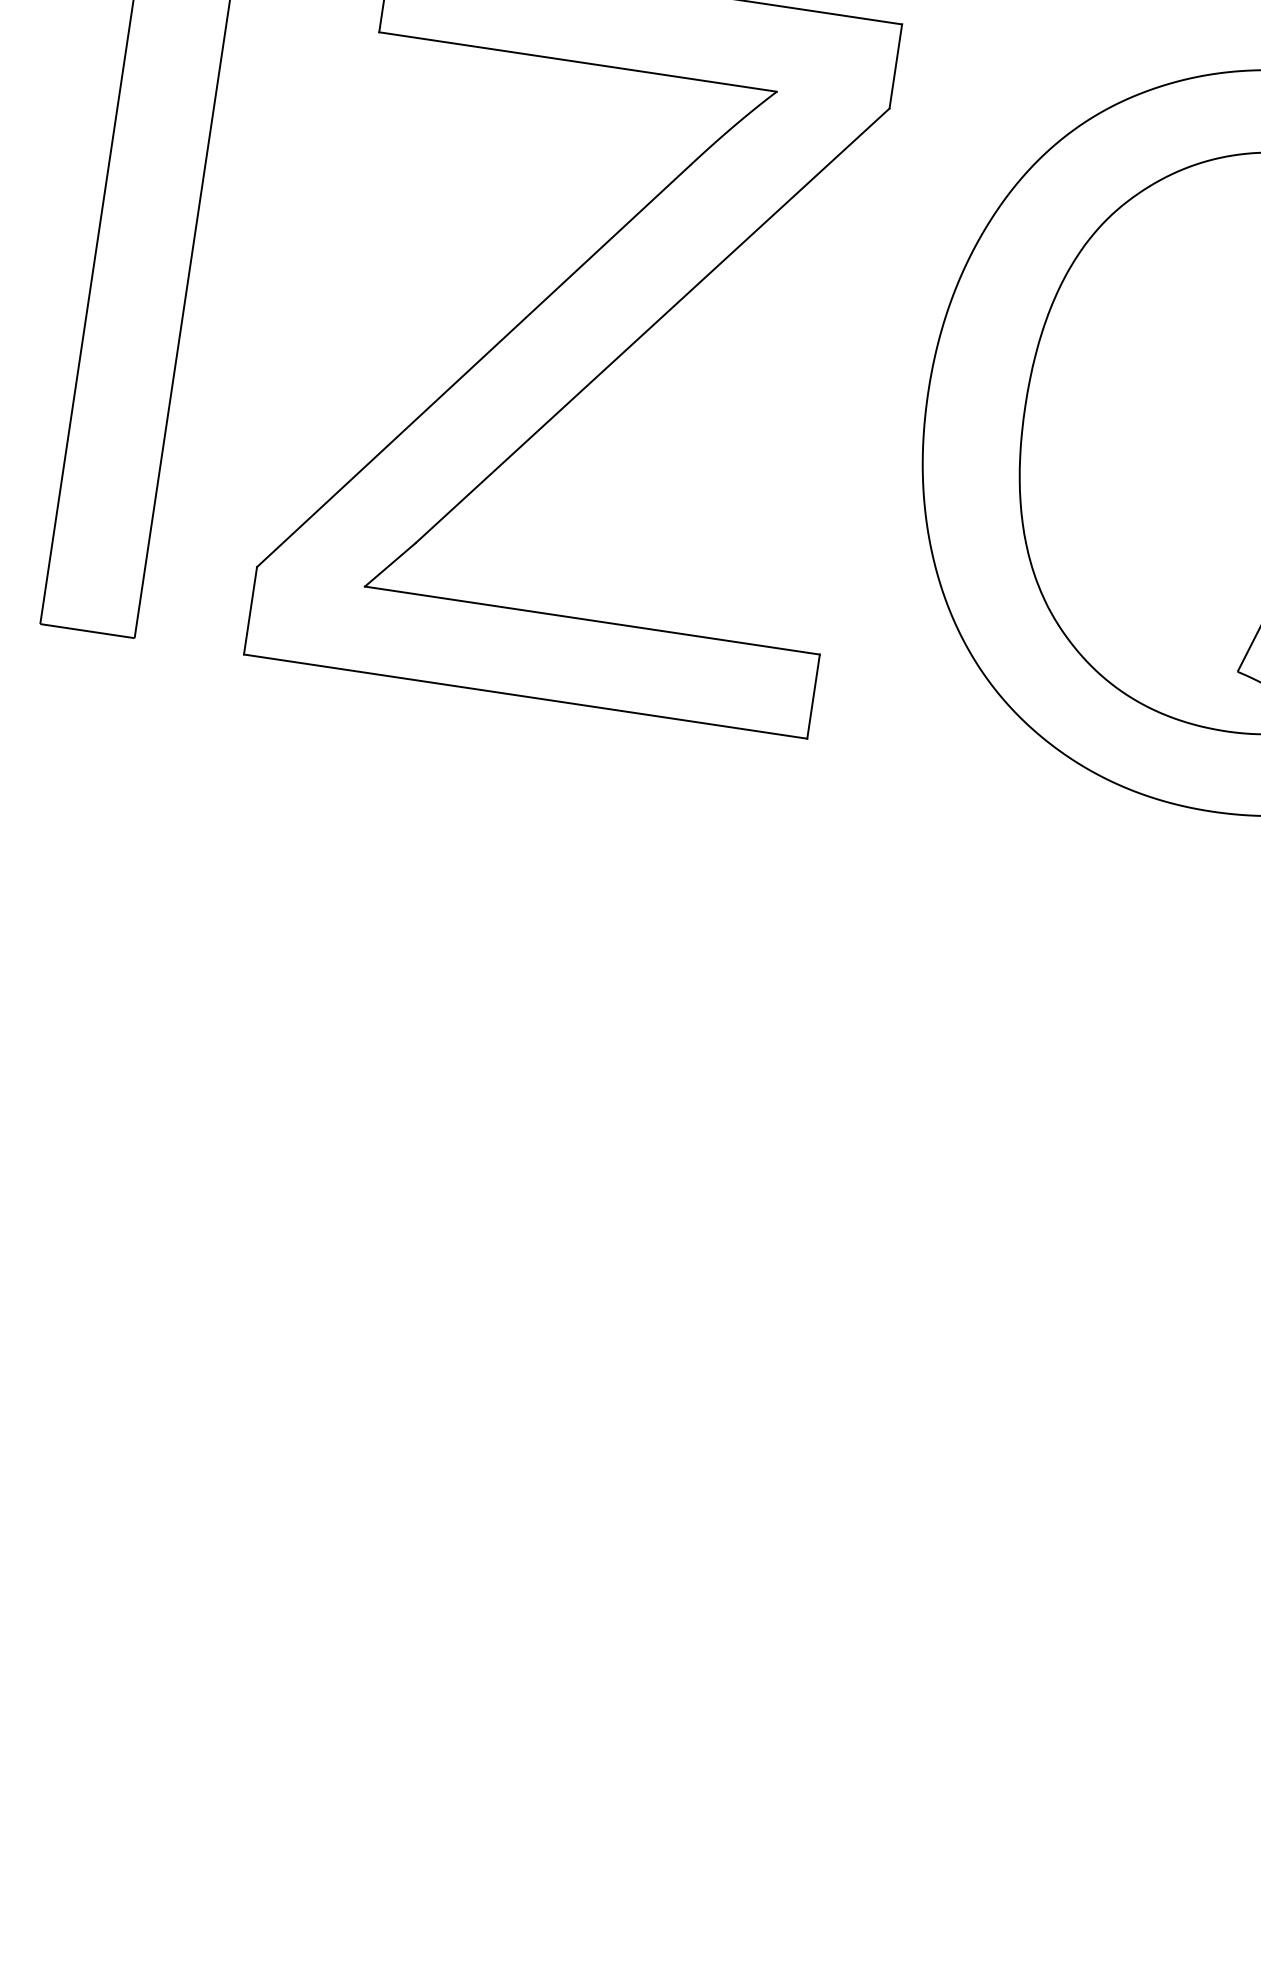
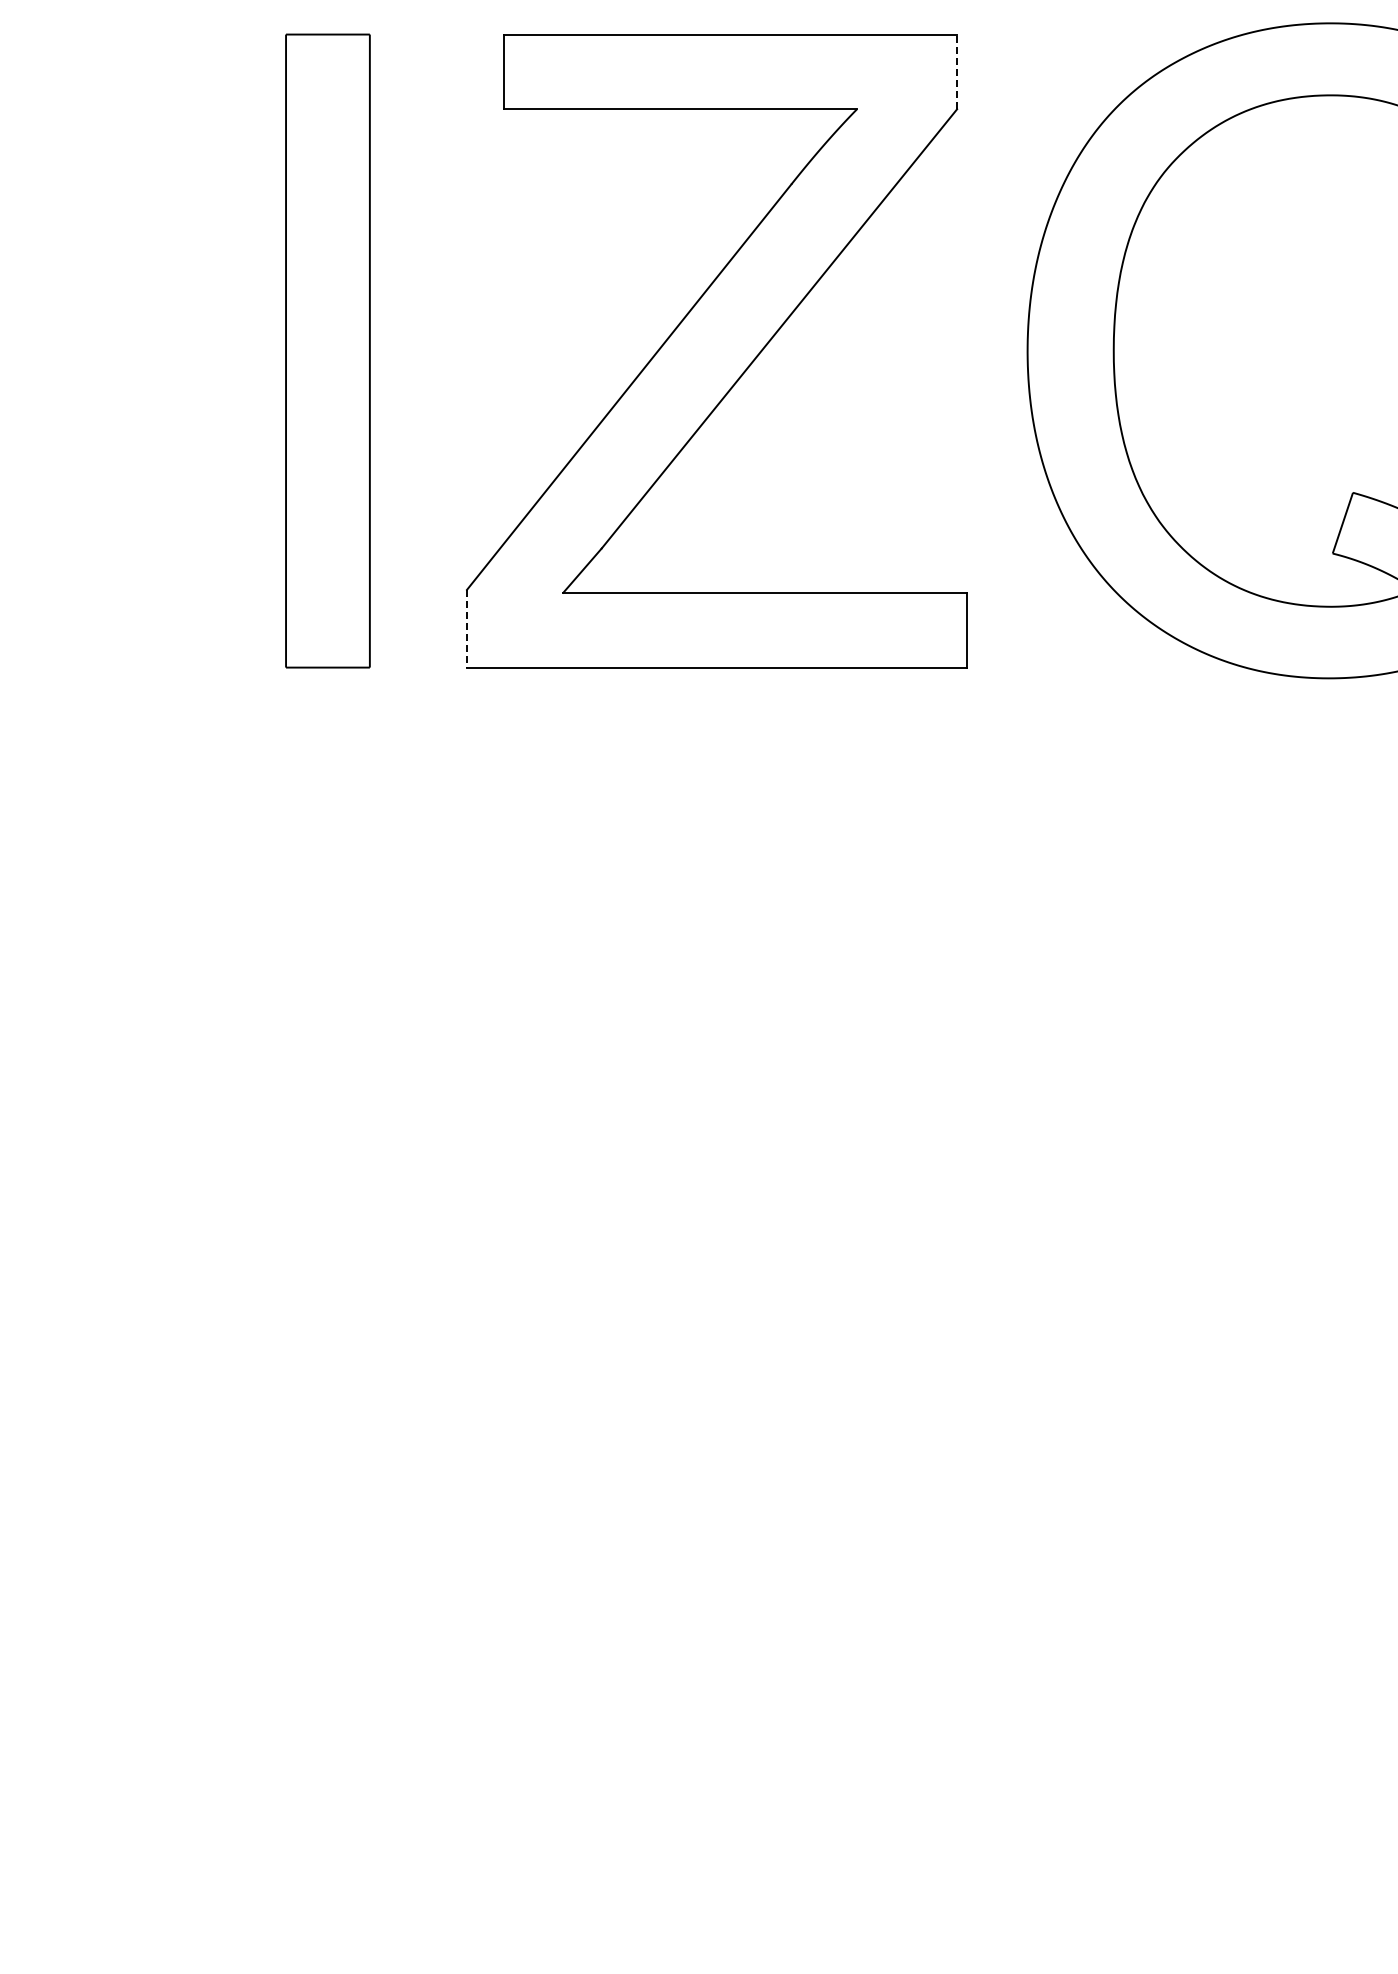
line: (896, 66) -> (957, 71), solid -> dashed
line: (251, 610) -> (467, 628), solid -> dashed

